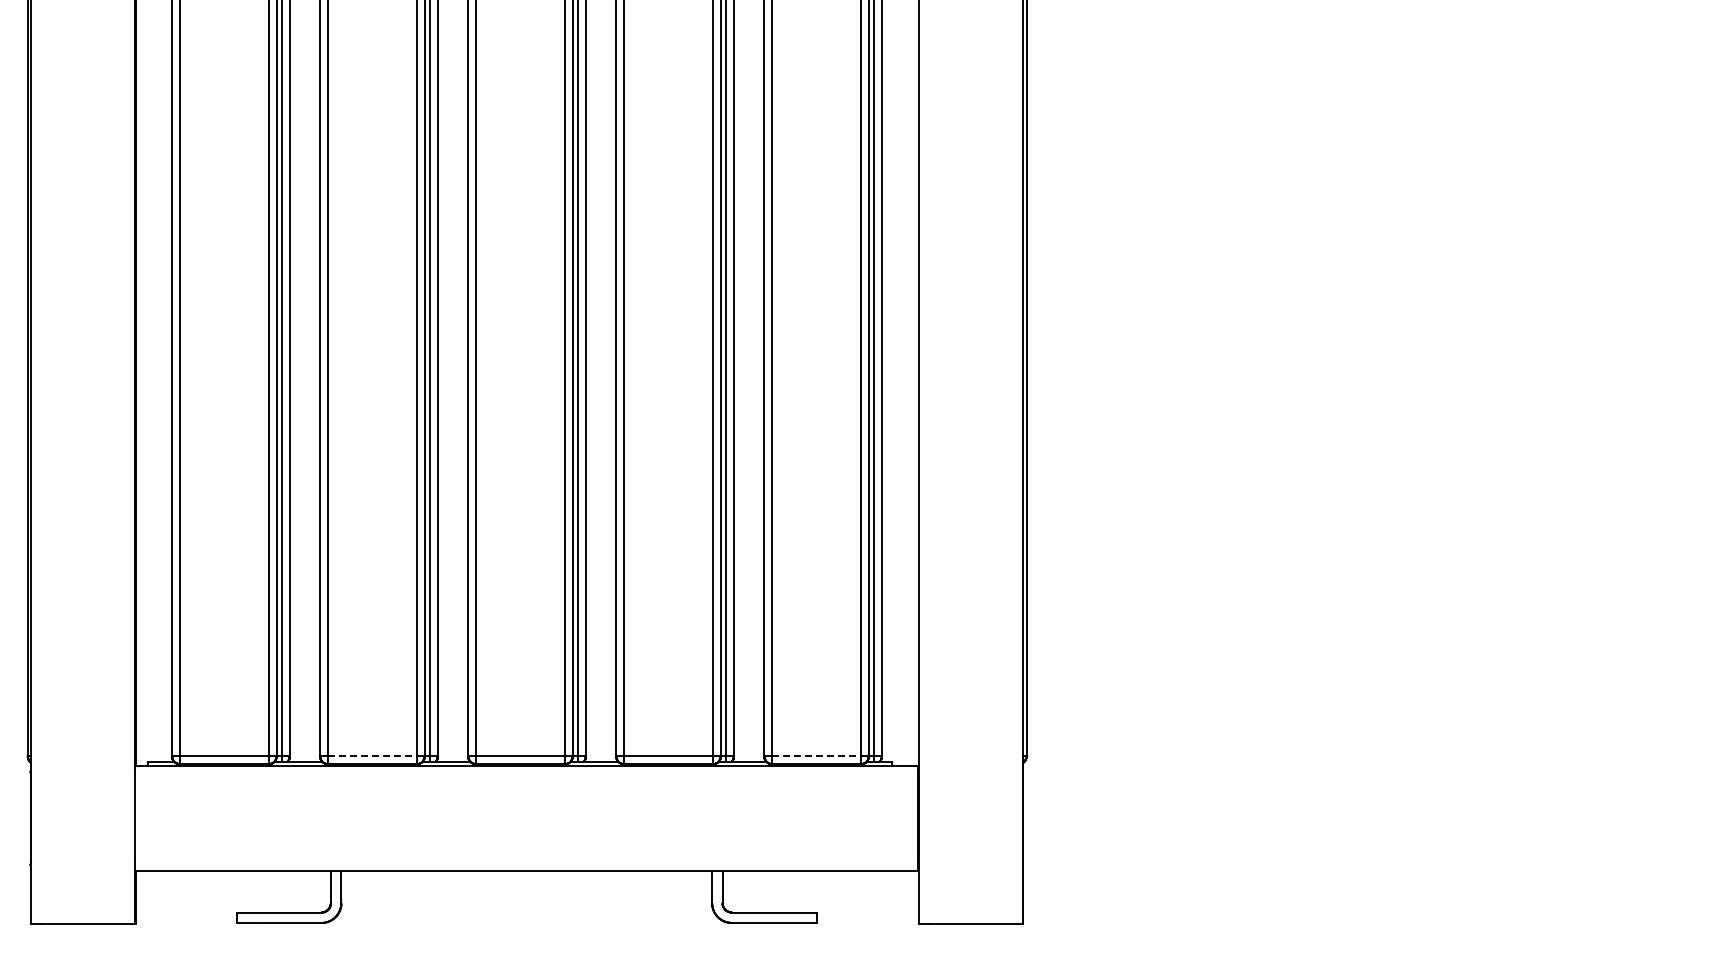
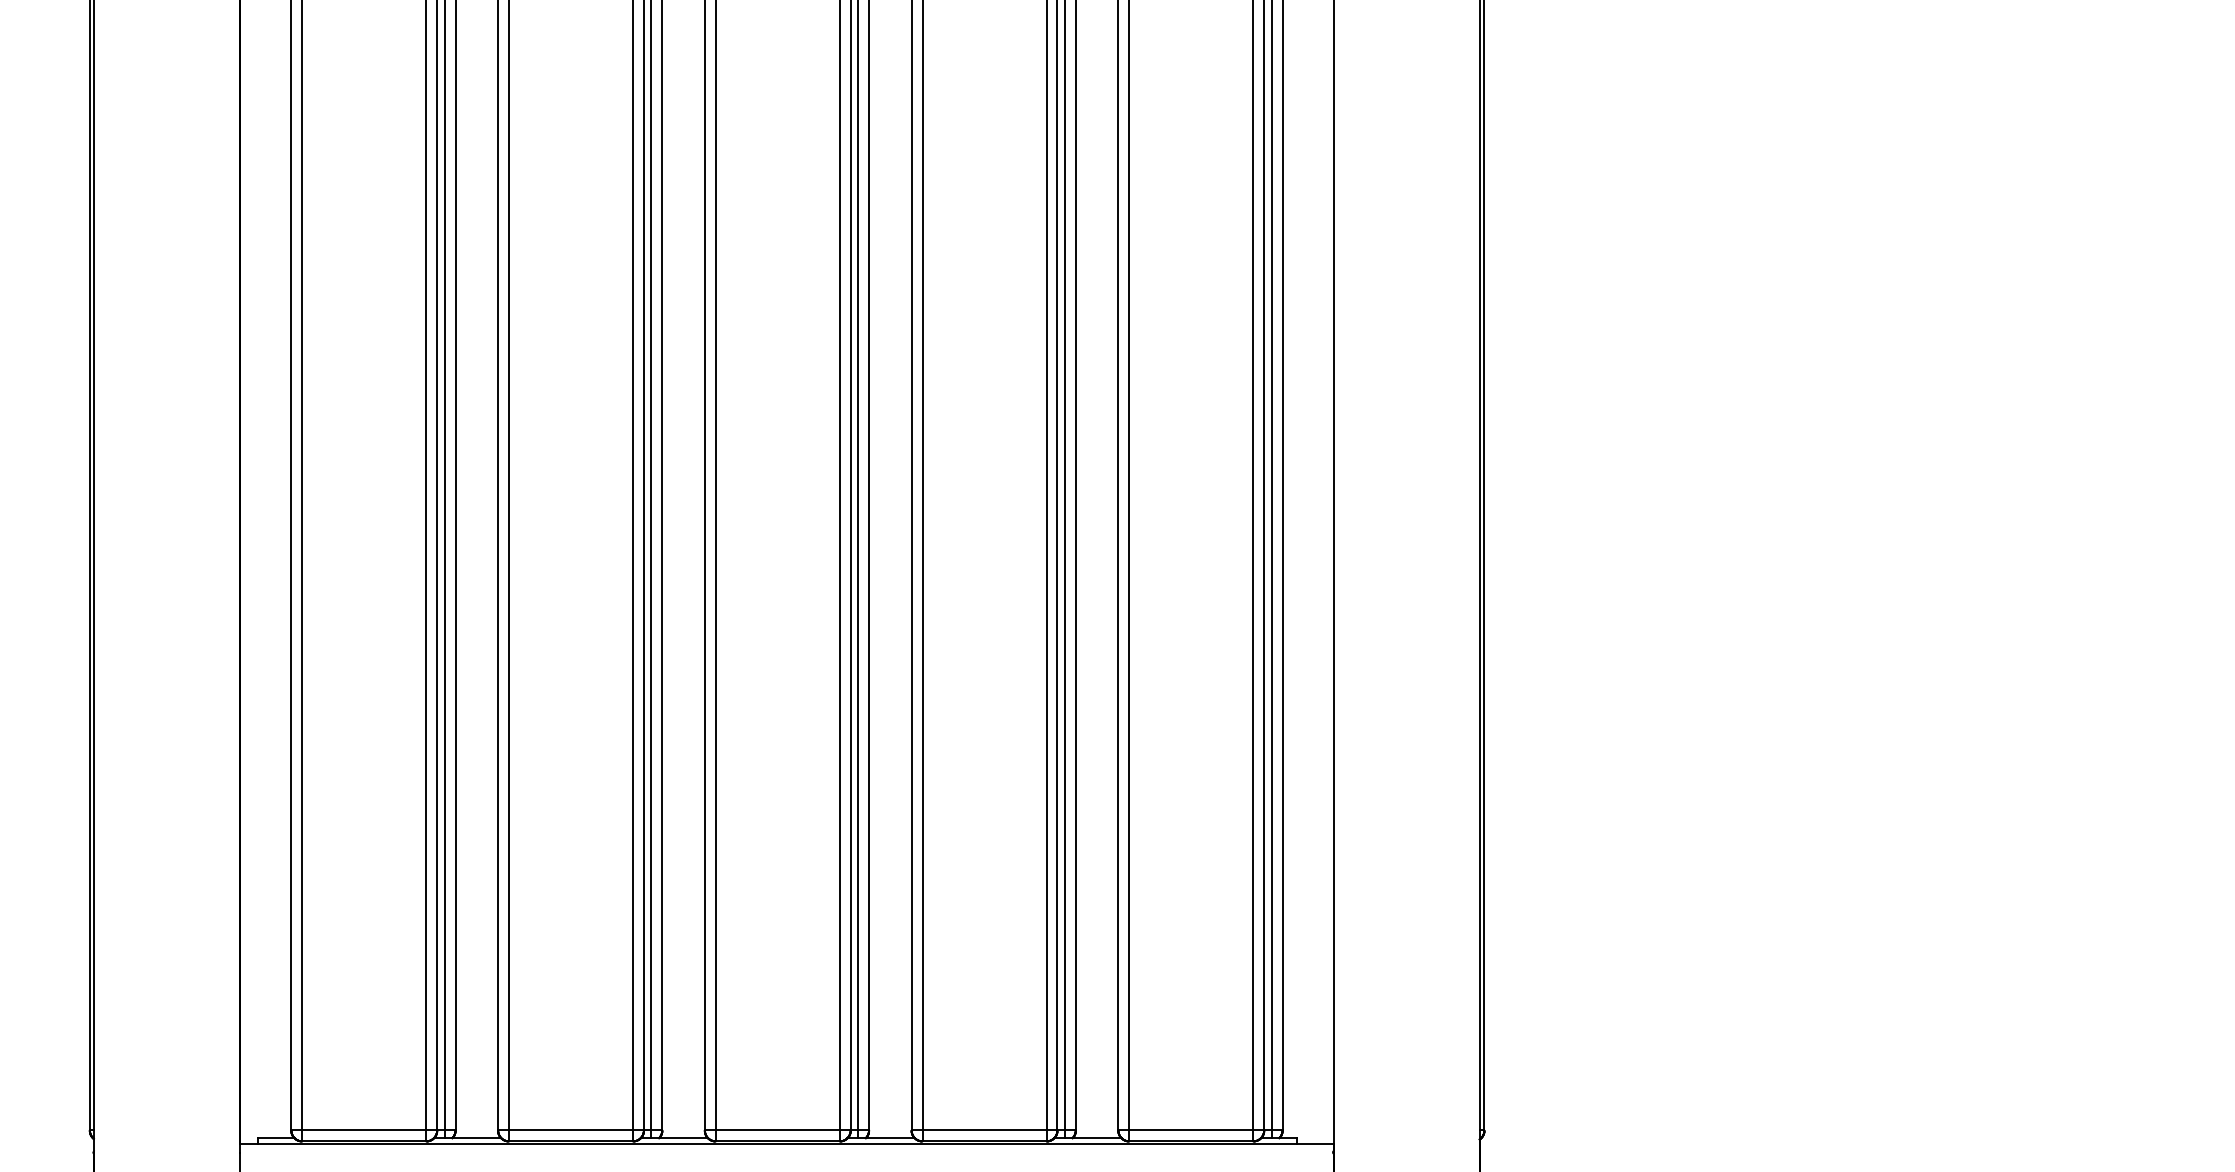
line: (372, 756) -> (571, 1130), dashed -> solid
line: (817, 756) -> (1192, 1130), dashed -> solid

